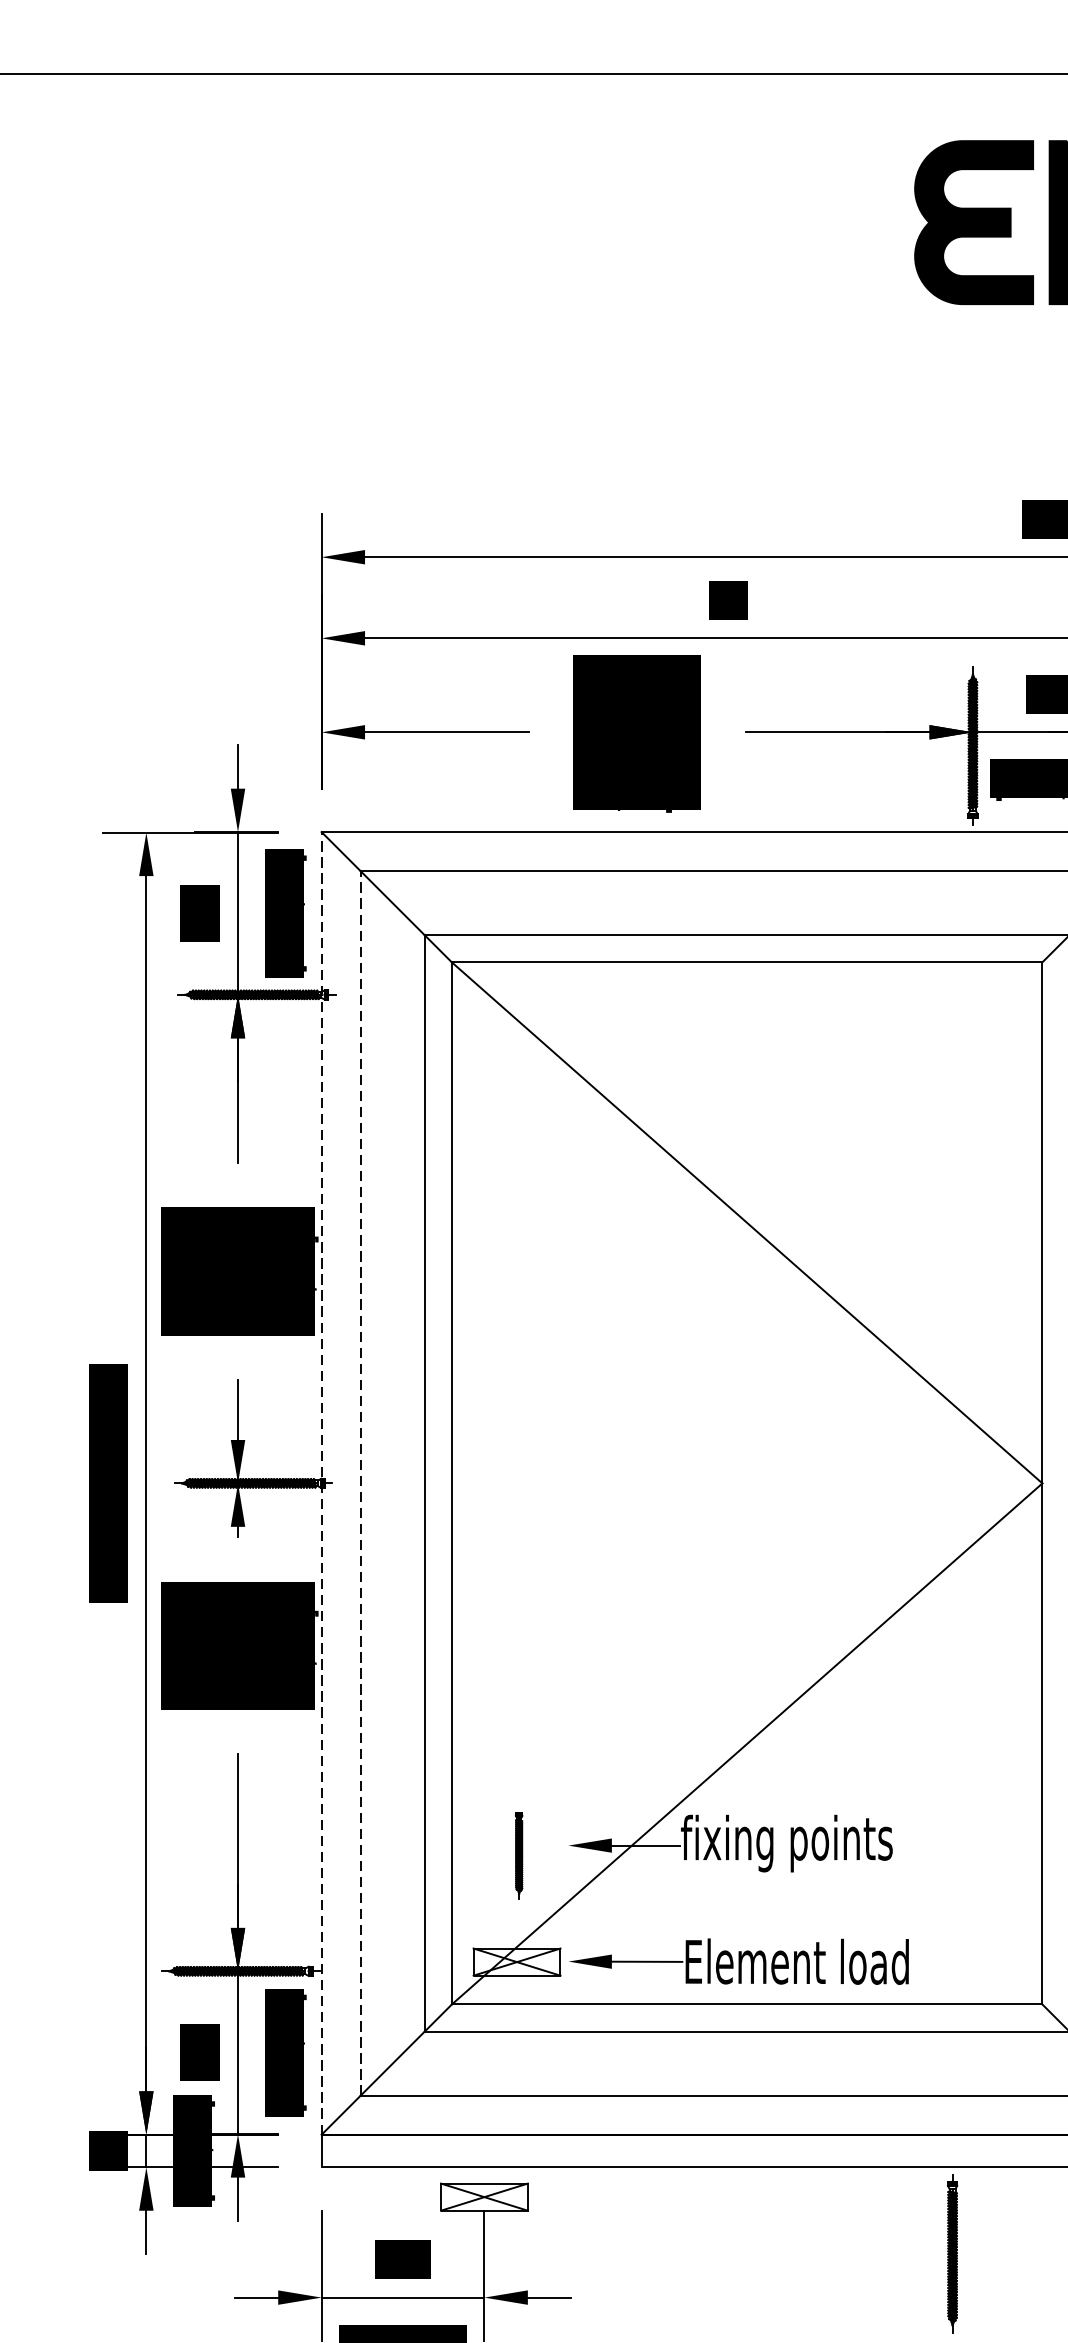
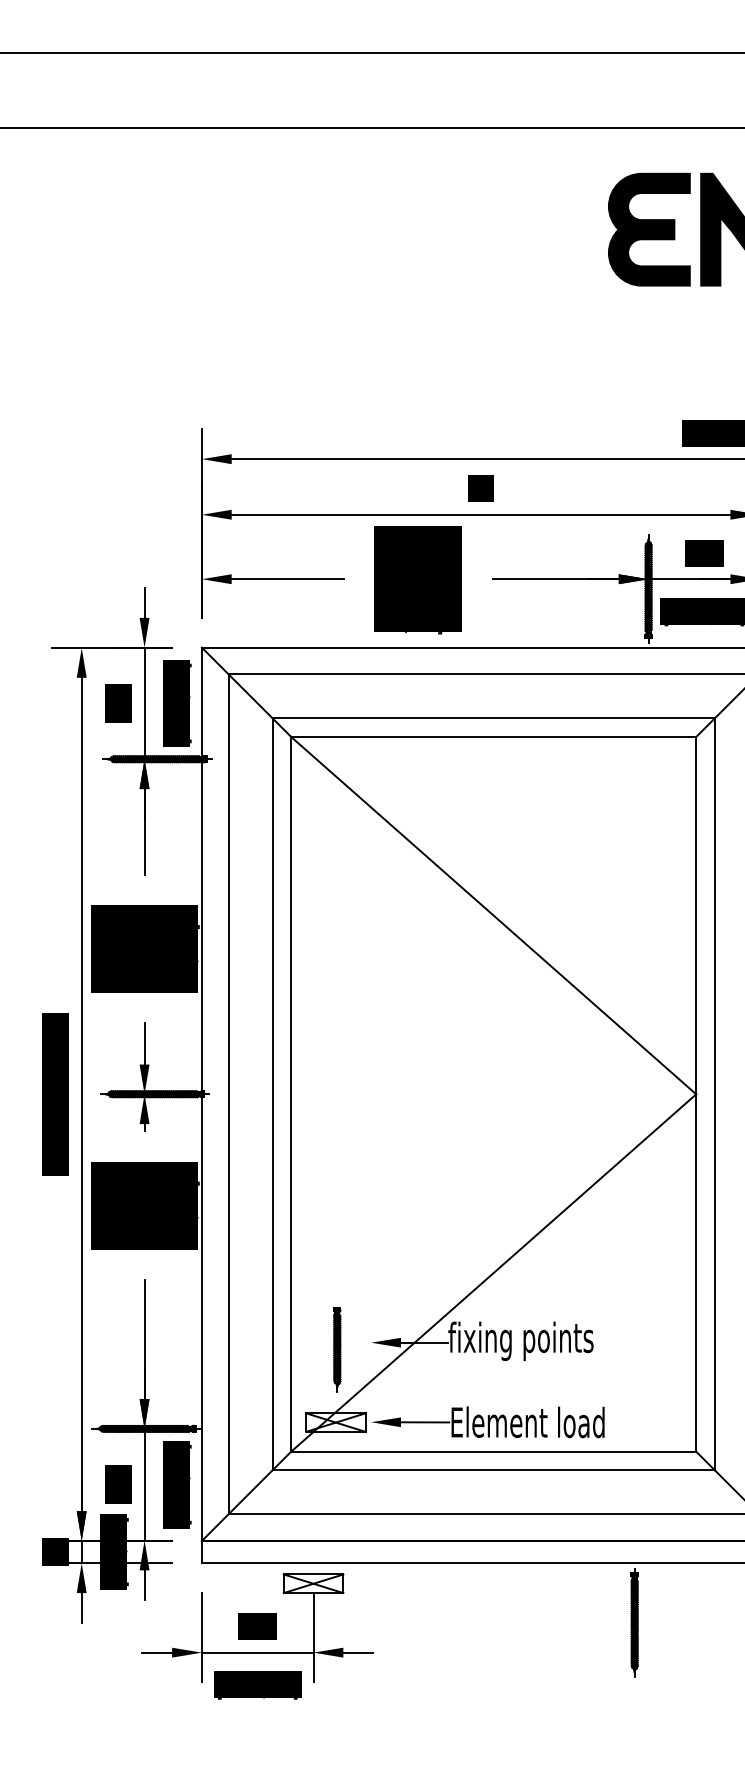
line: (321, 1483) -> (201, 1094), dashed -> solid
line: (360, 1483) -> (228, 1094), dashed -> solid
part: (519, 1855) -> (337, 1349), size x1.43

